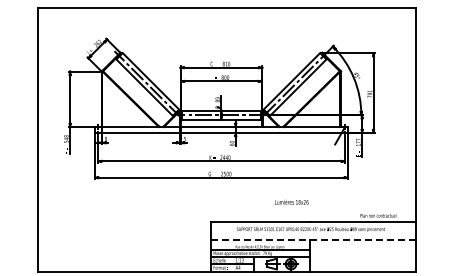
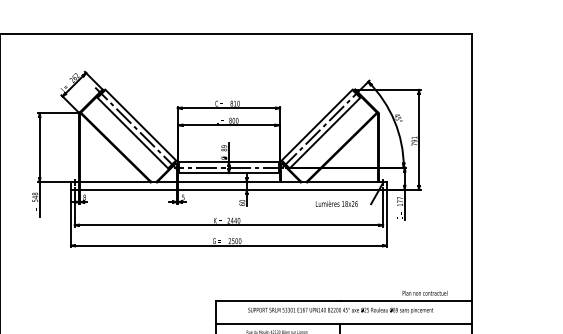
text: (291, 202) -> (336, 204), moved
line: (312, 240) -> (342, 324), dashed -> solid

